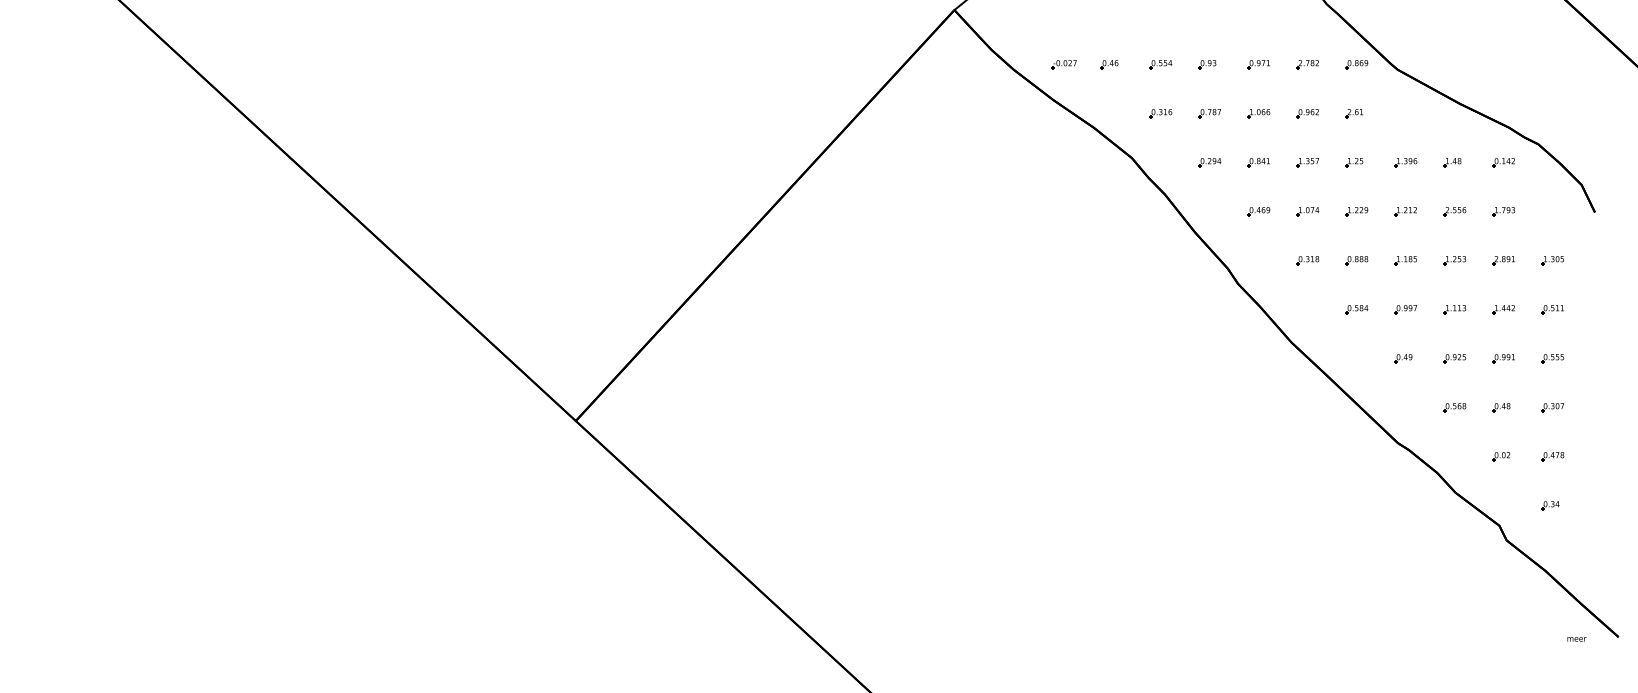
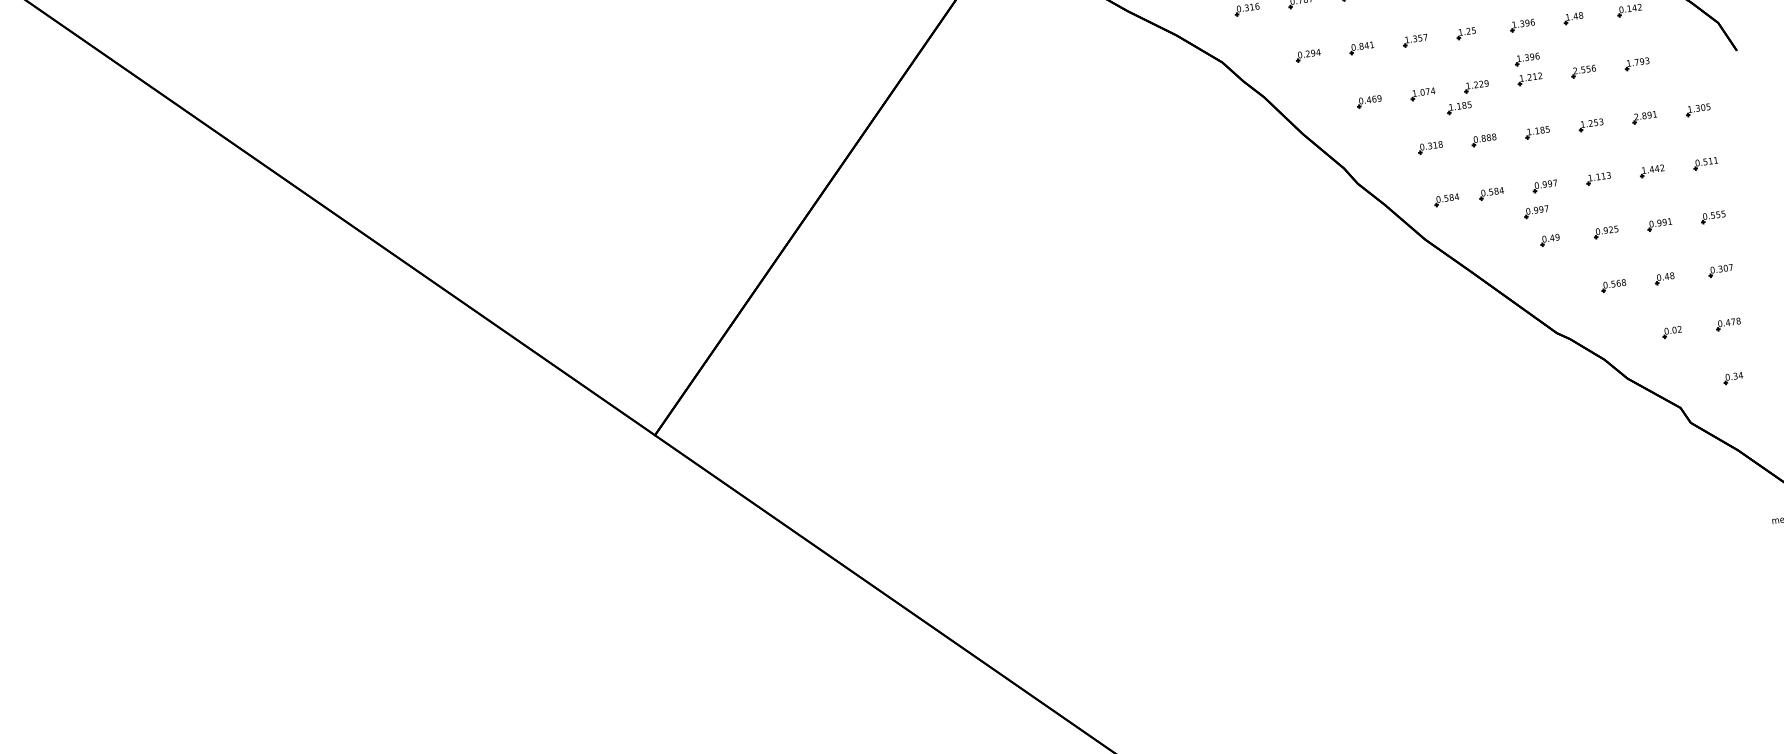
part: (1405, 193) -> (1526, 59), added
part: (1338, 228) -> (1459, 107), added
part: (1315, 309) -> (1446, 199), added
part: (1394, 331) -> (1536, 211), added

